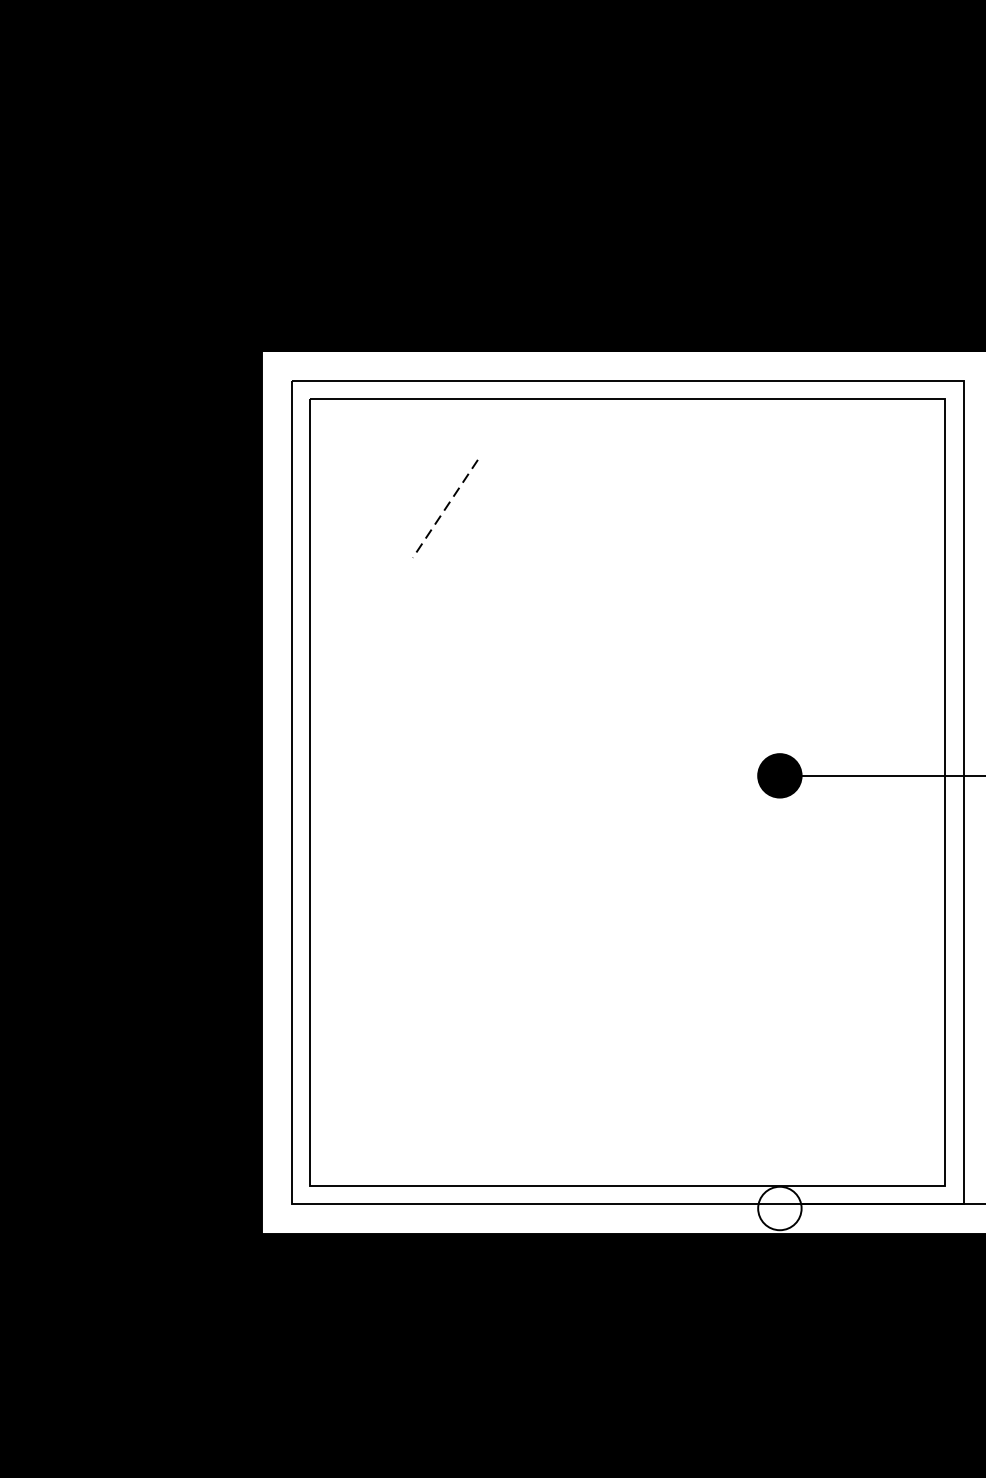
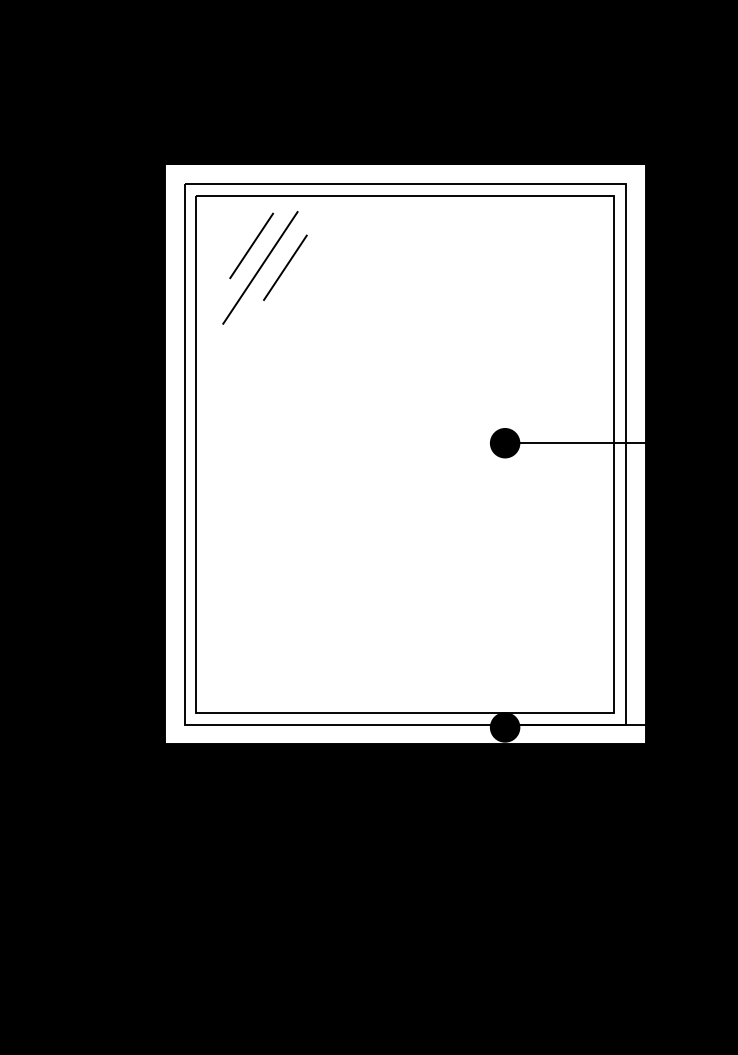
line: (393, 474) -> (251, 245), added
line: (407, 508) -> (260, 267), added
line: (445, 508) -> (285, 267), dashed -> solid
fill: (778, 1208) -> (504, 727), added

